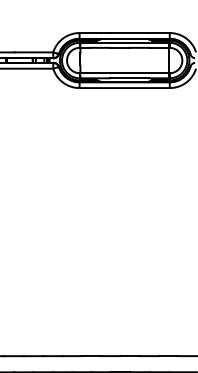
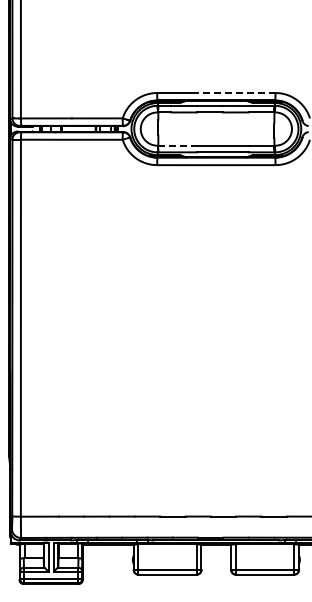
line: (139, 33) -> (235, 93), solid -> dashed
line: (95, 73) -> (177, 145), solid -> dashed

